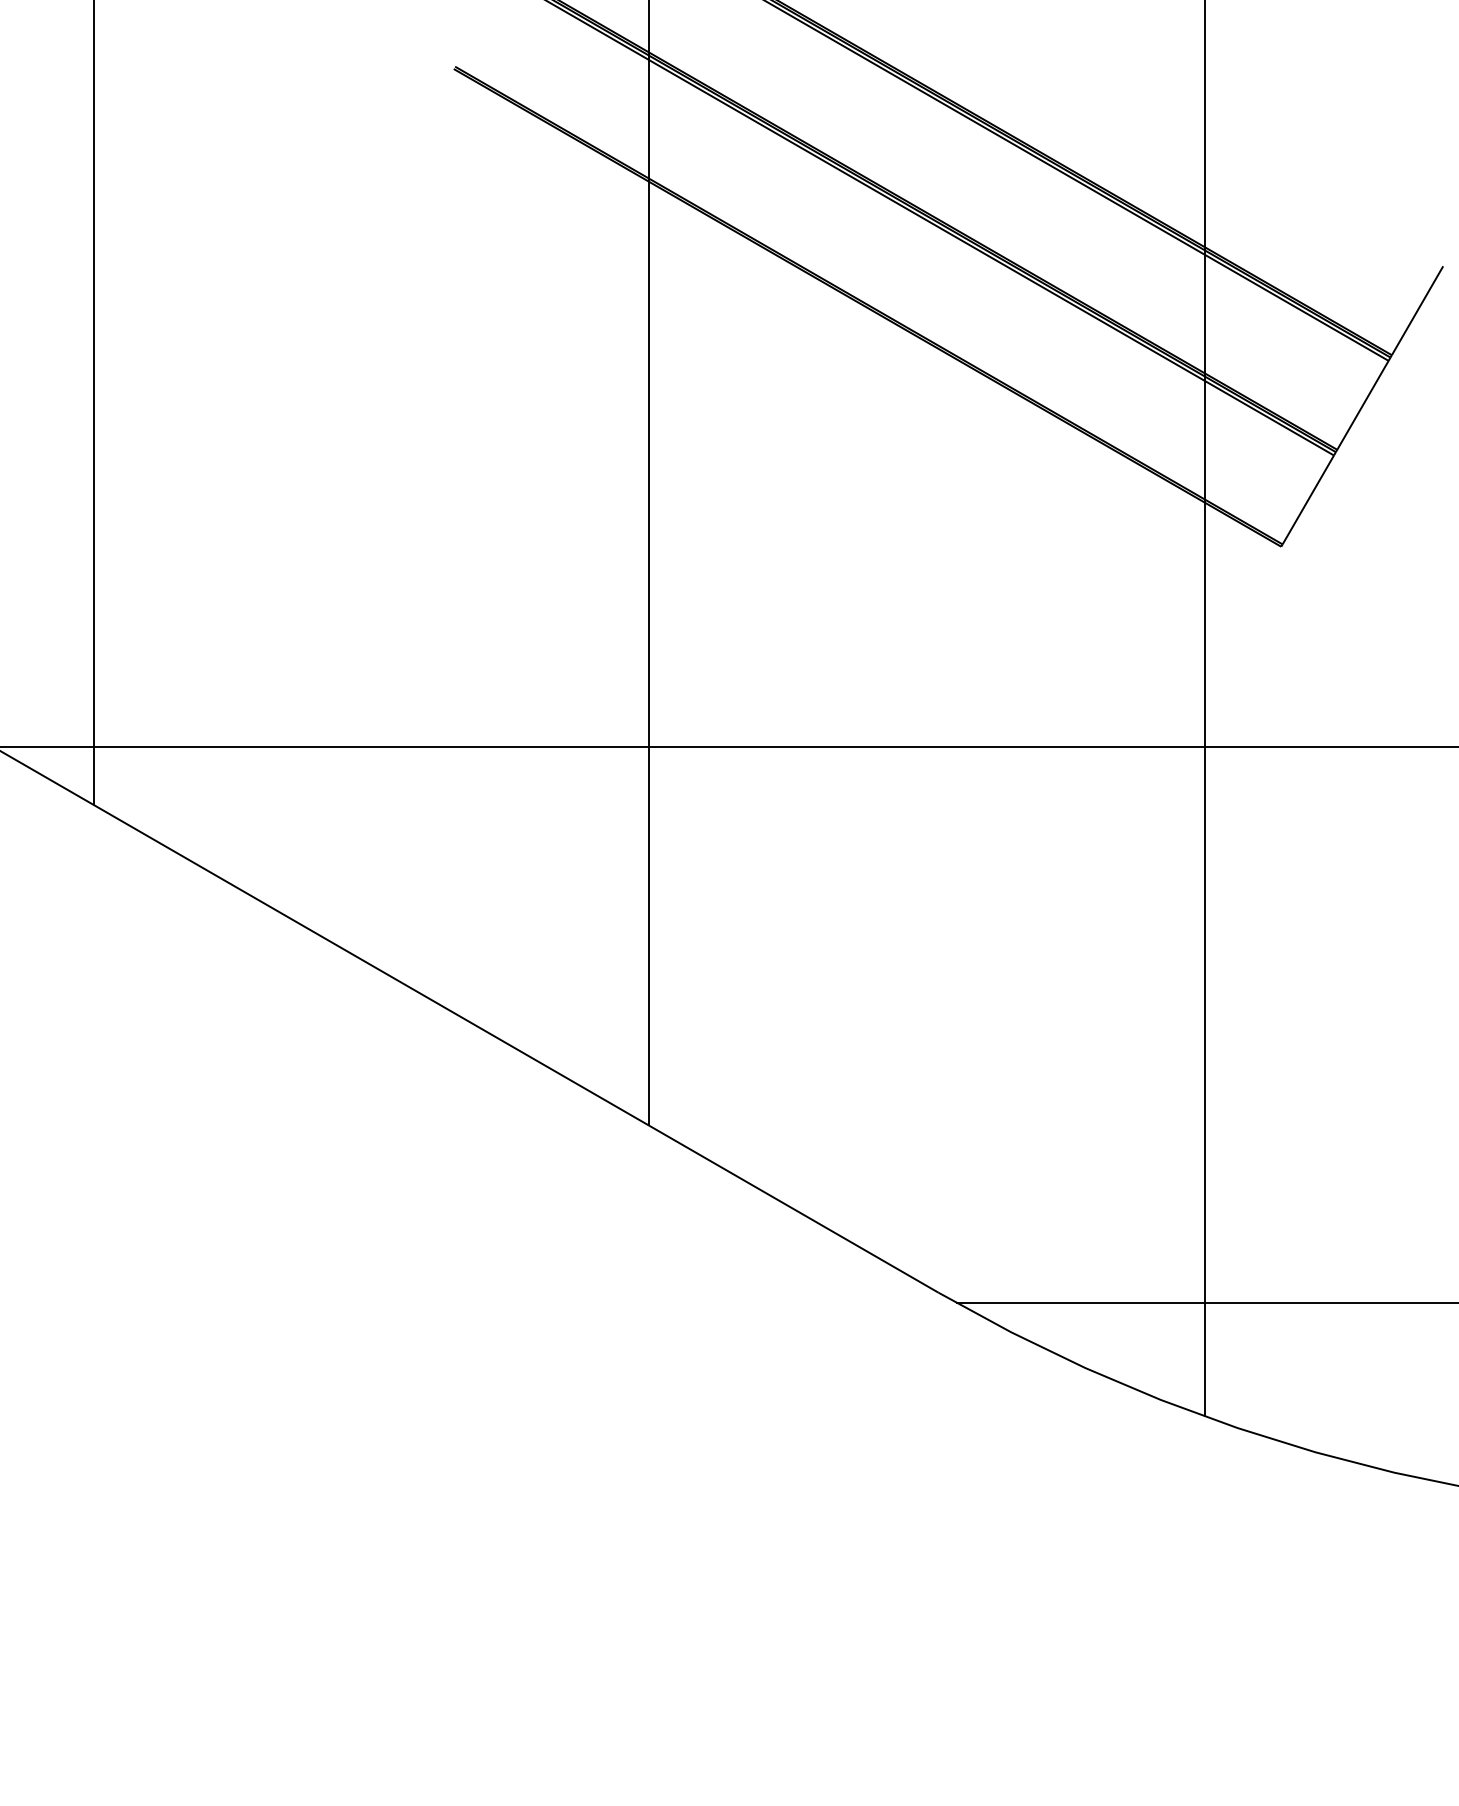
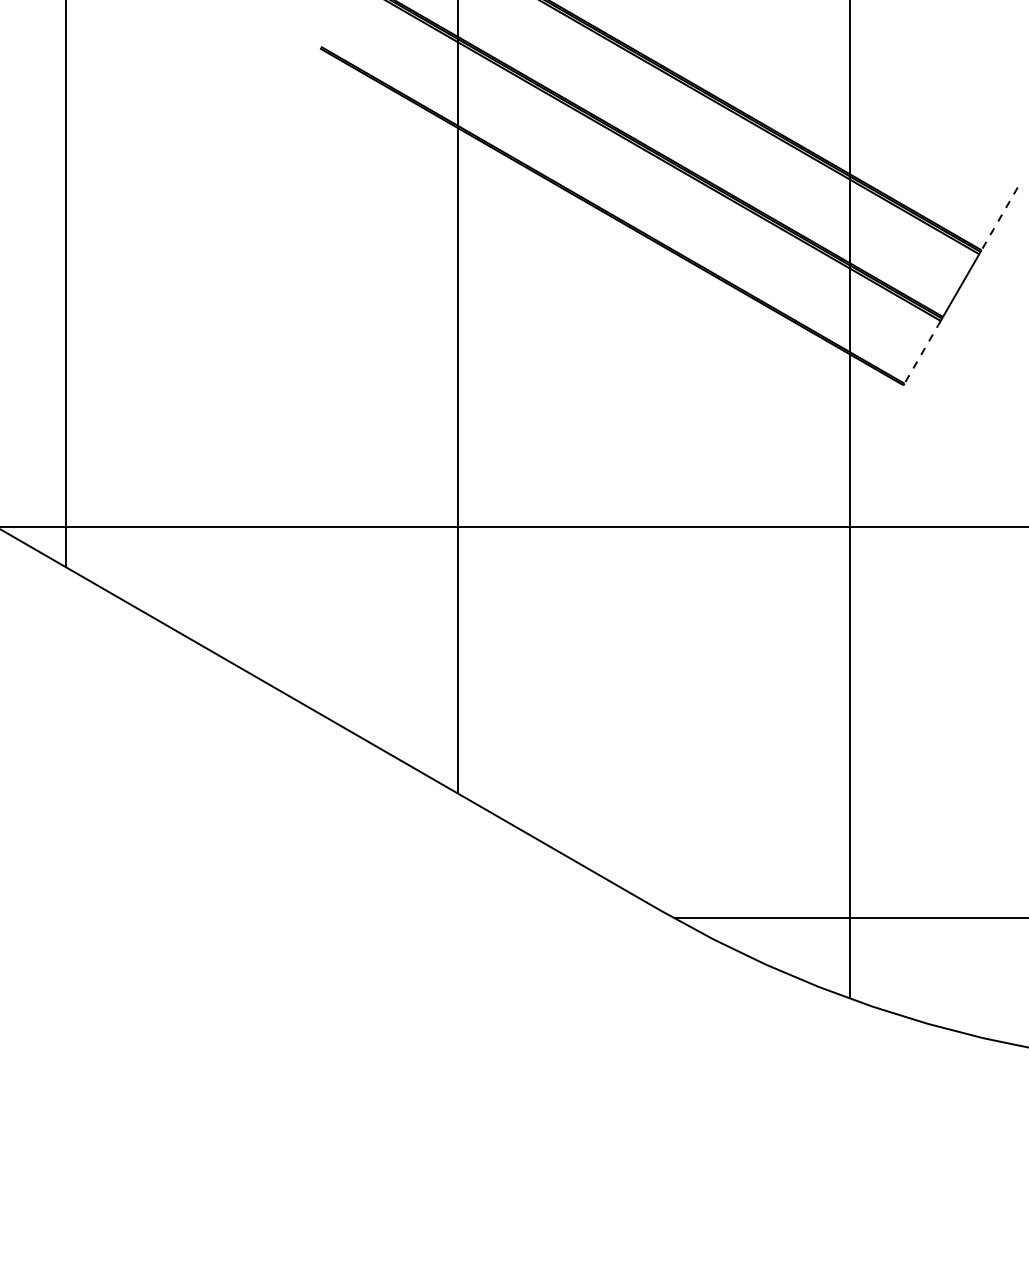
line: (1417, 311) -> (999, 219), solid -> dashed
line: (1308, 500) -> (922, 352), solid -> dashed

